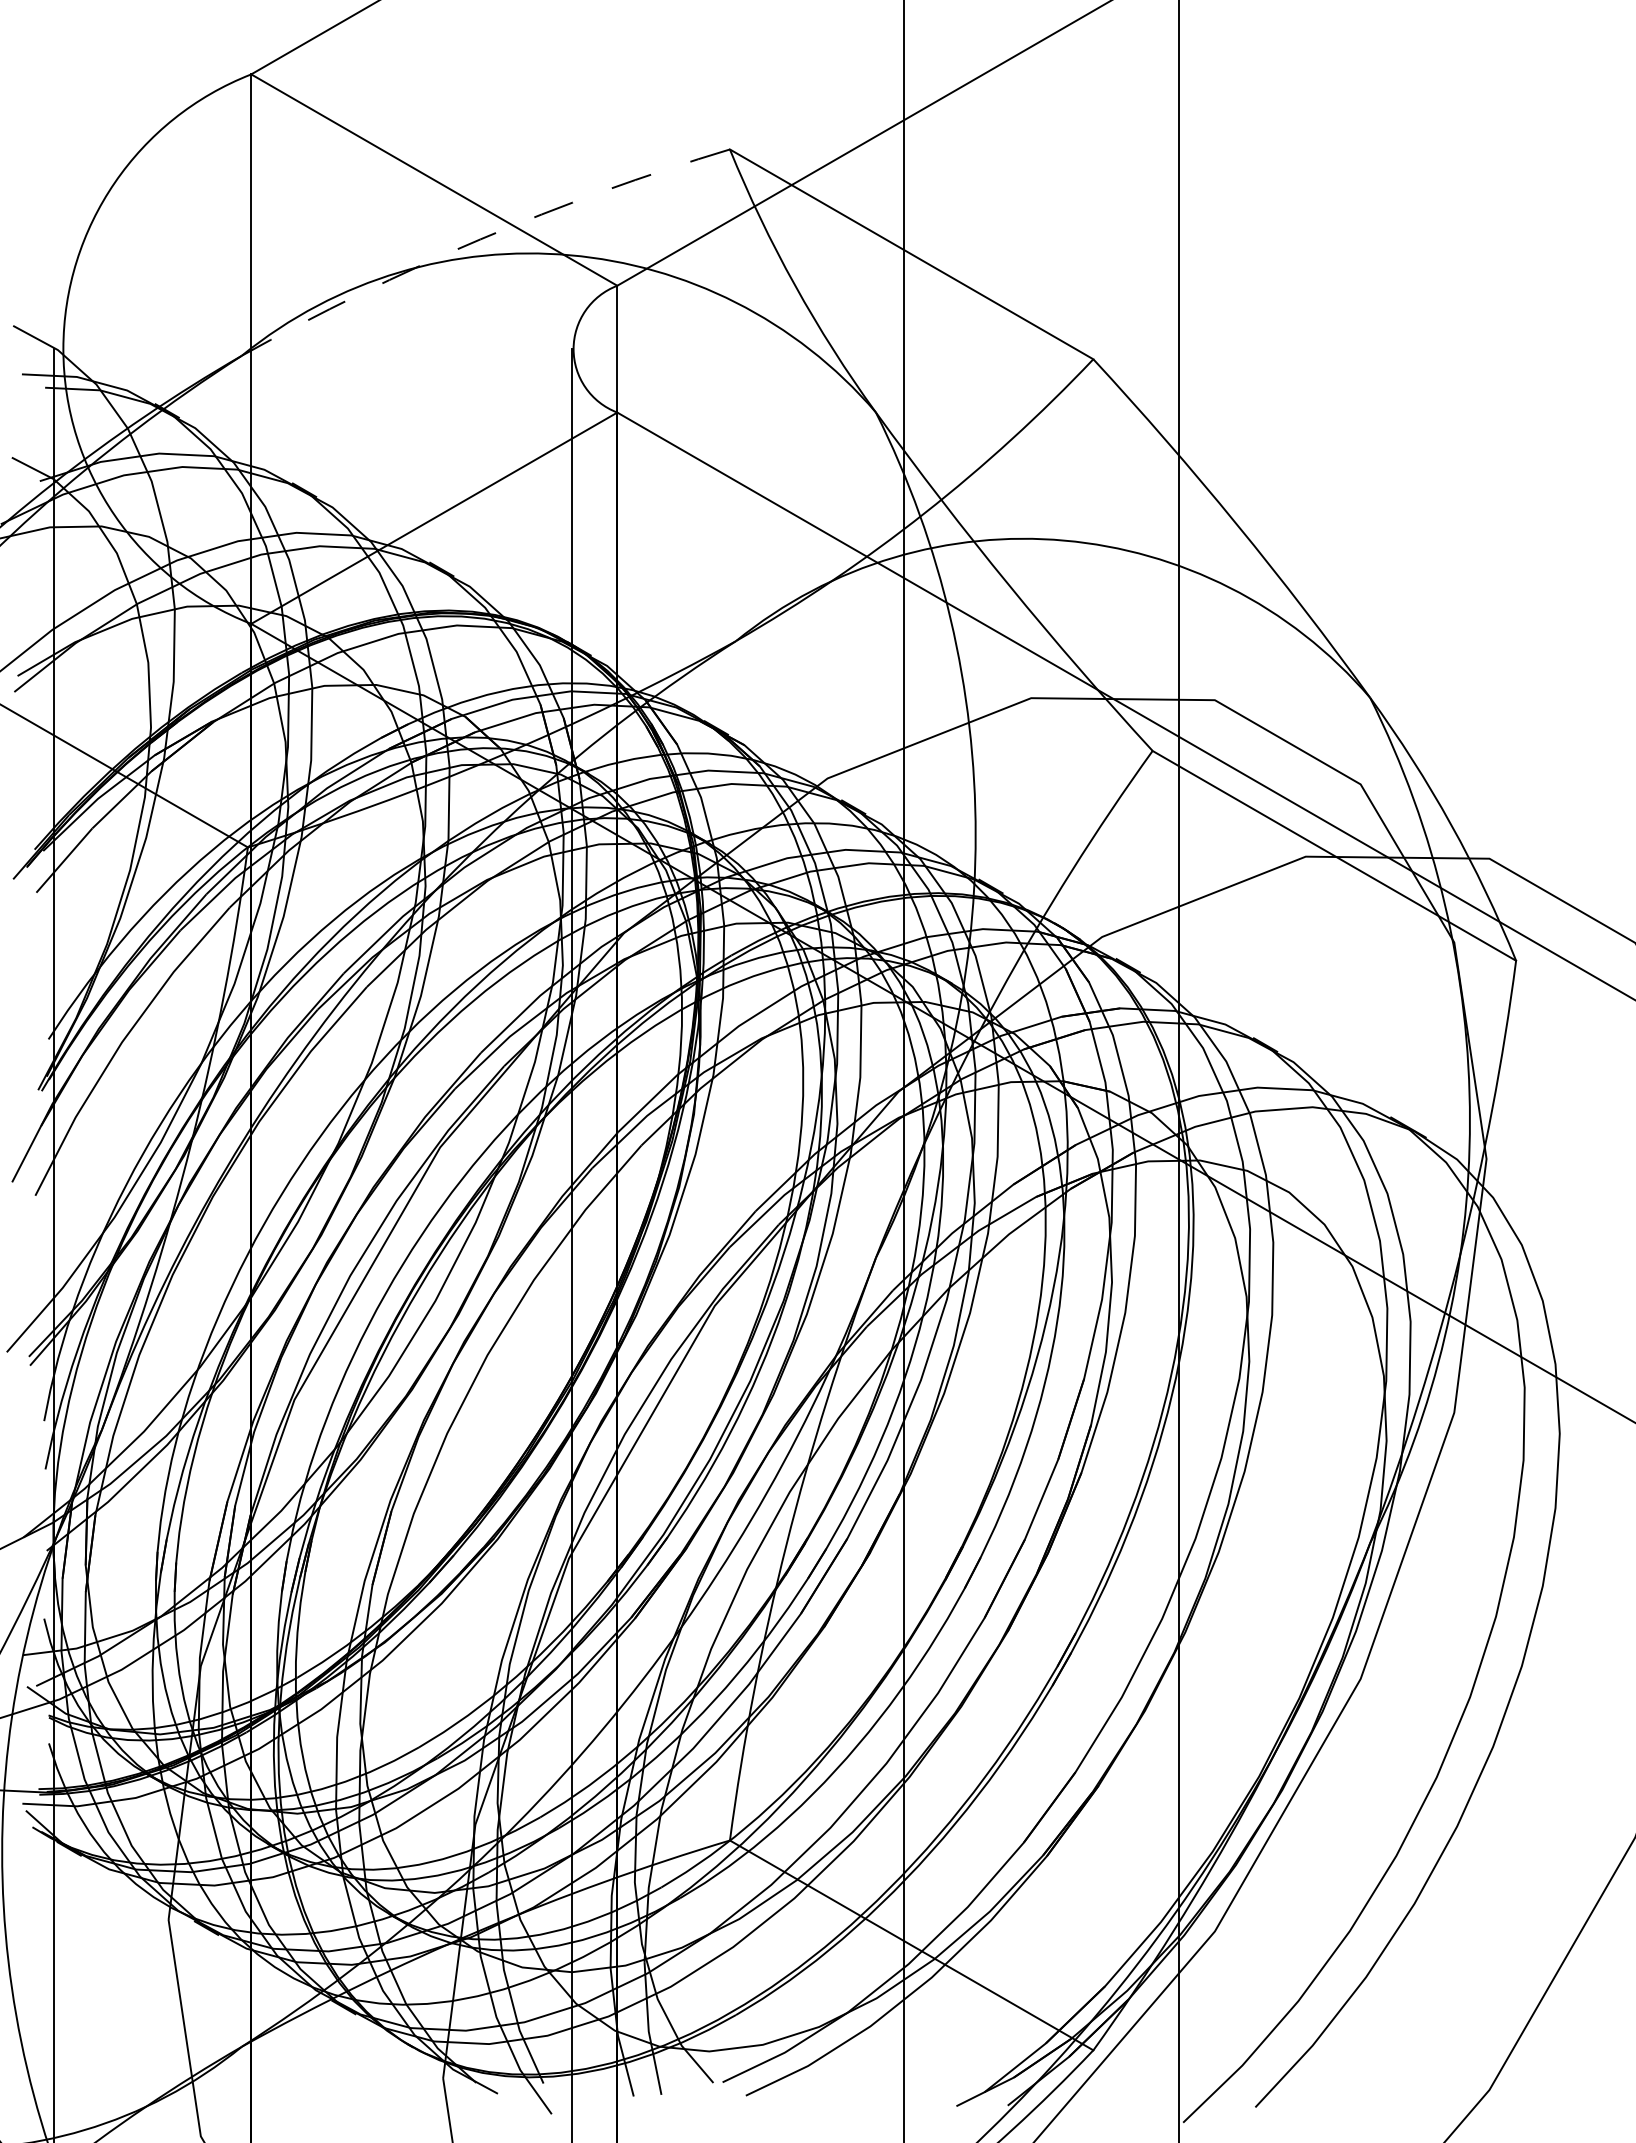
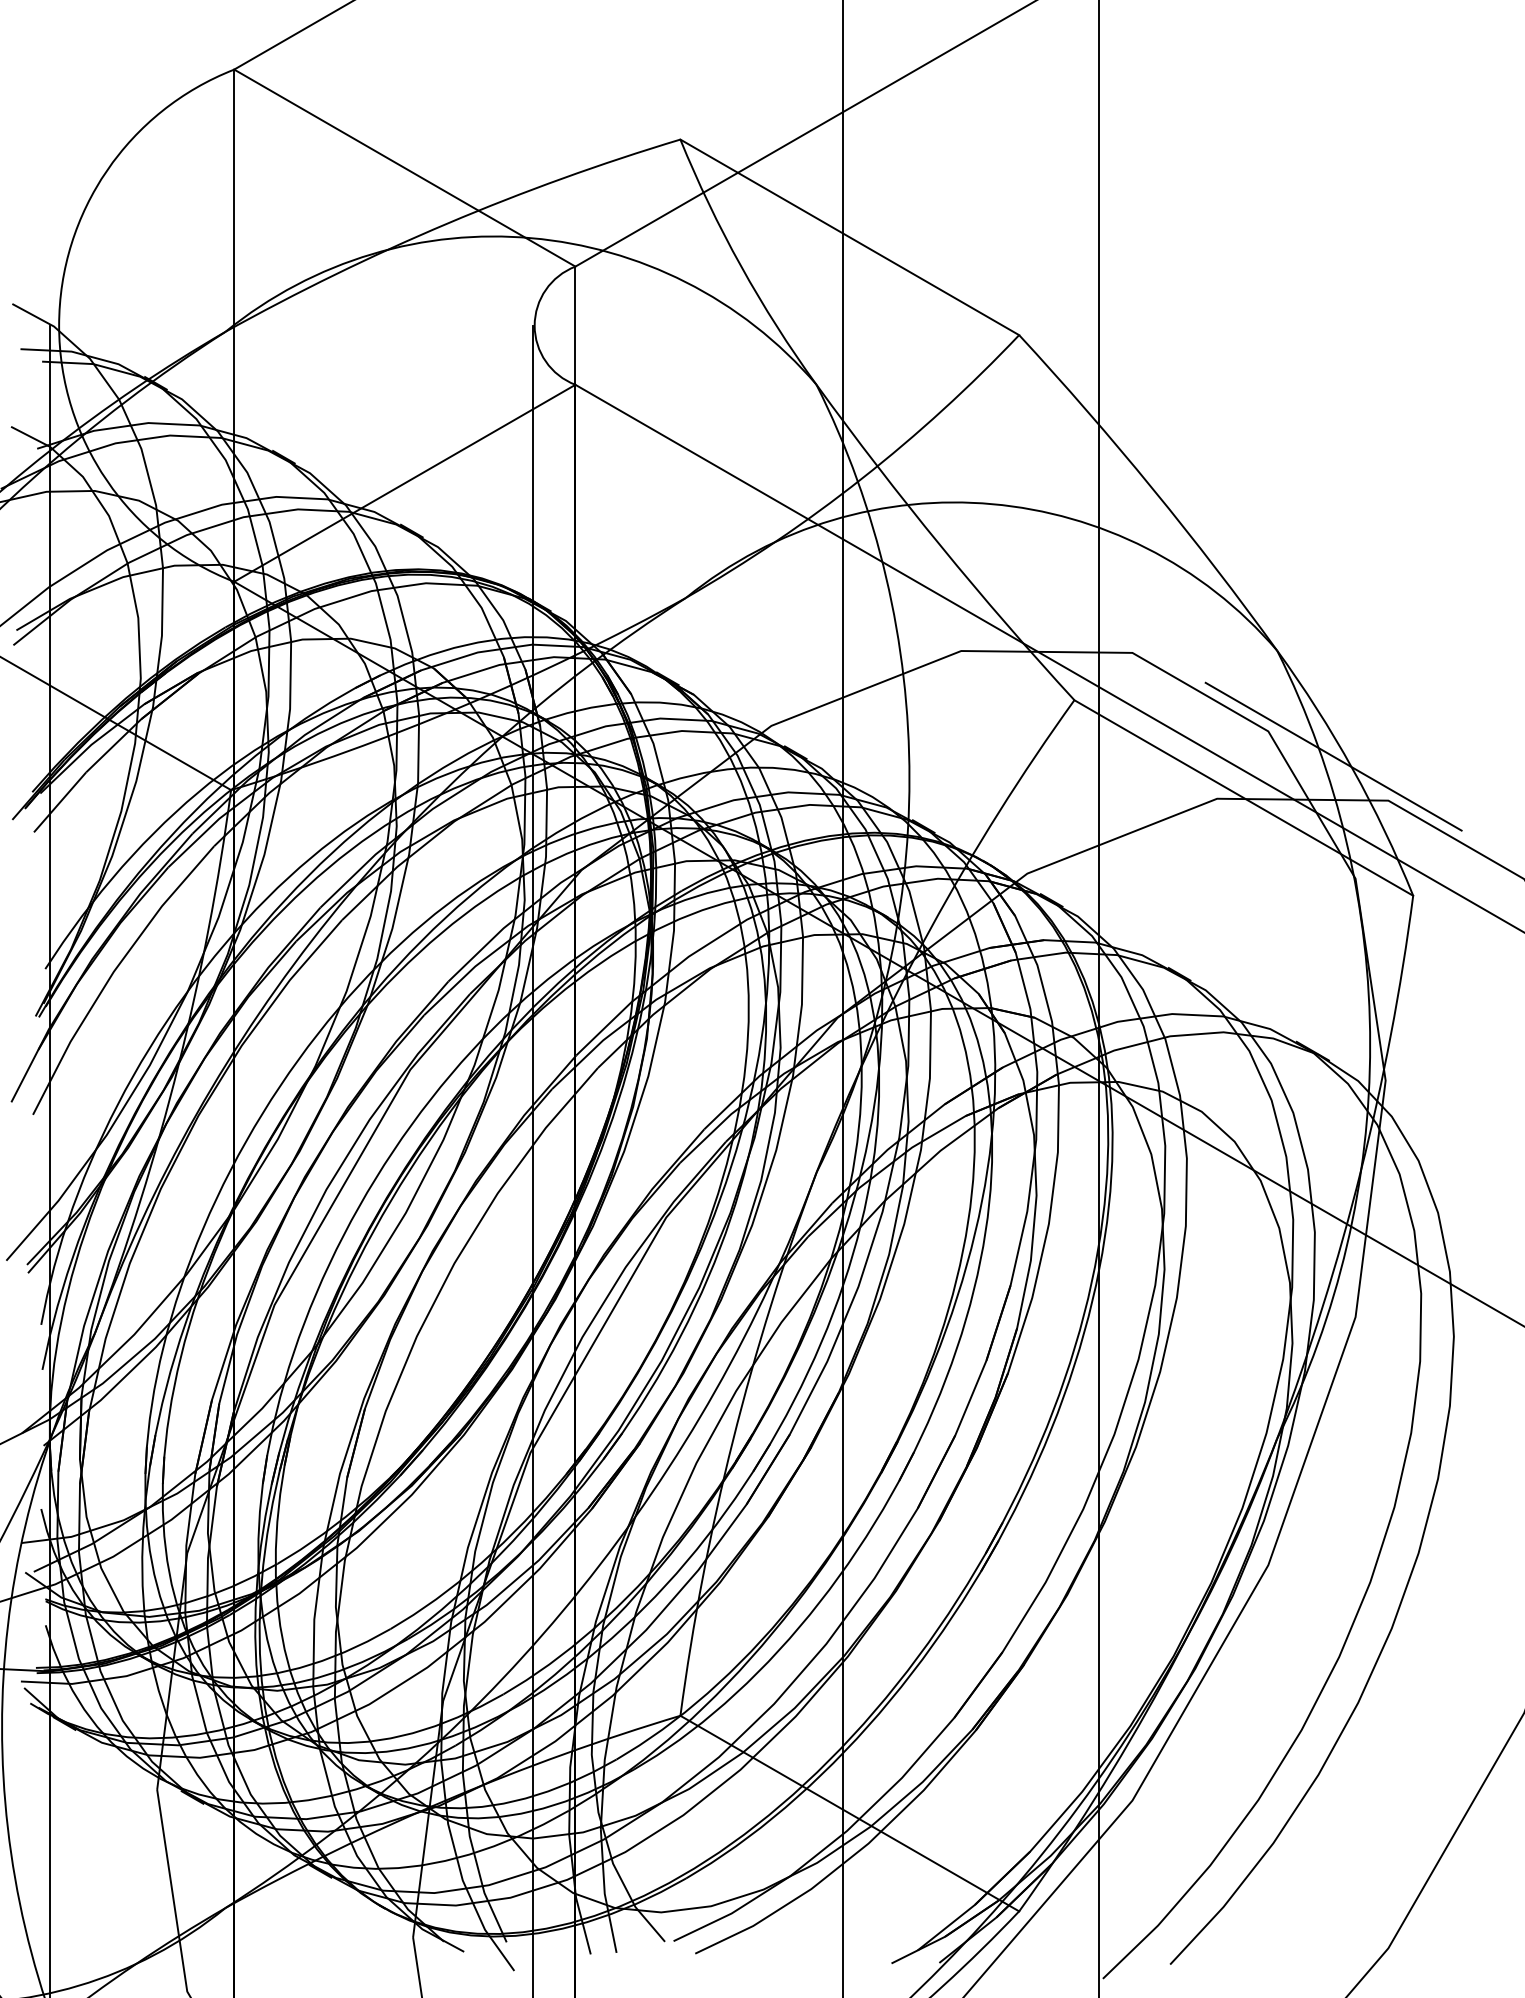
arc: (480, 239) -> (447, 223), dashed -> solid
line: (1430, 811) -> (1333, 756), added

